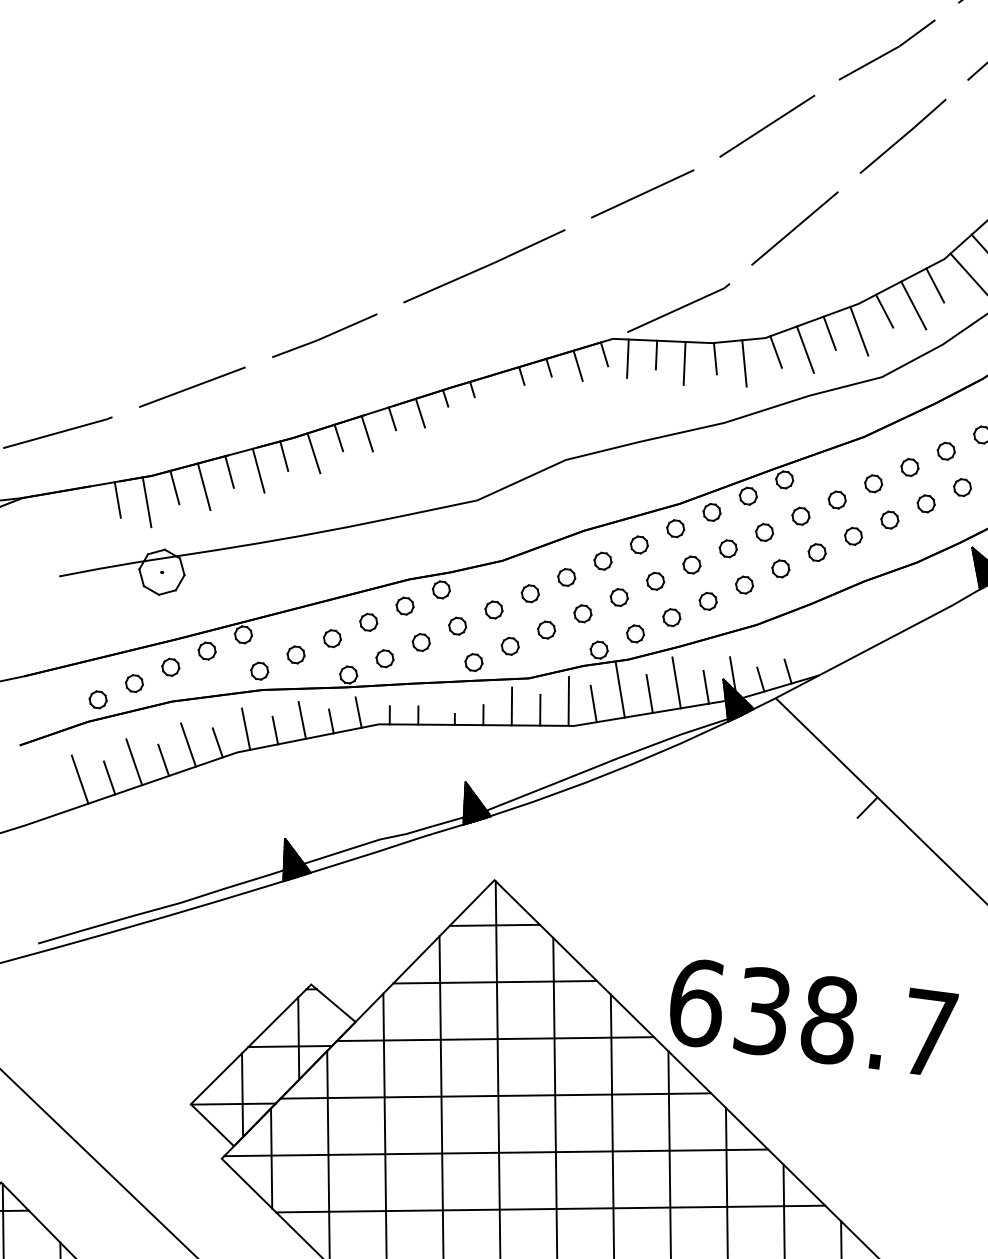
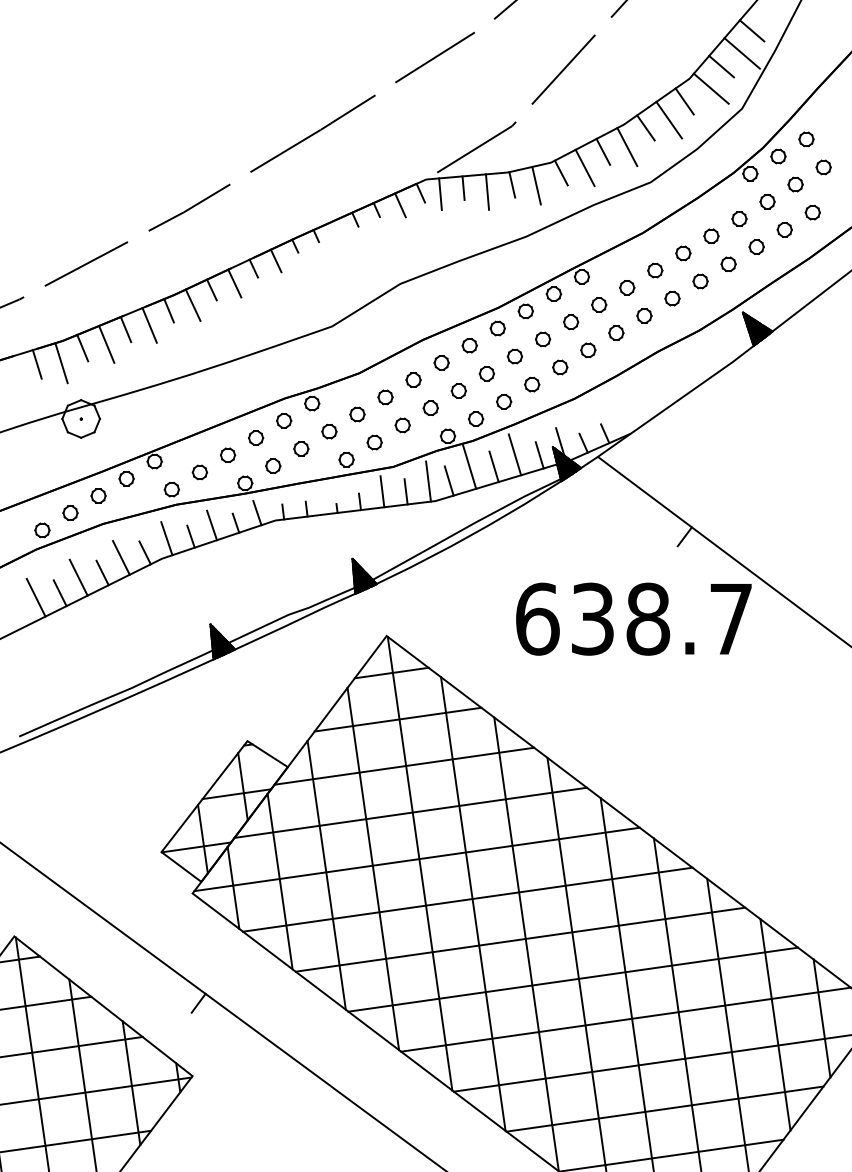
text: (811, 1017) -> (633, 618), moved

